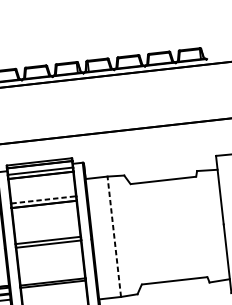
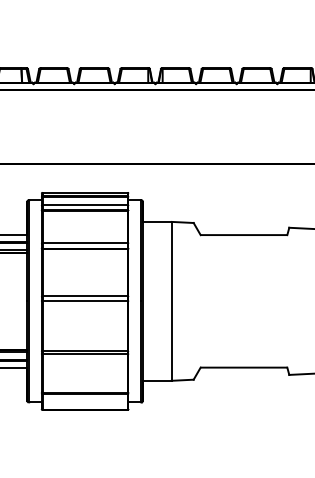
line: (43, 199) -> (85, 242), dashed -> solid
line: (114, 236) -> (171, 300), dashed -> solid

